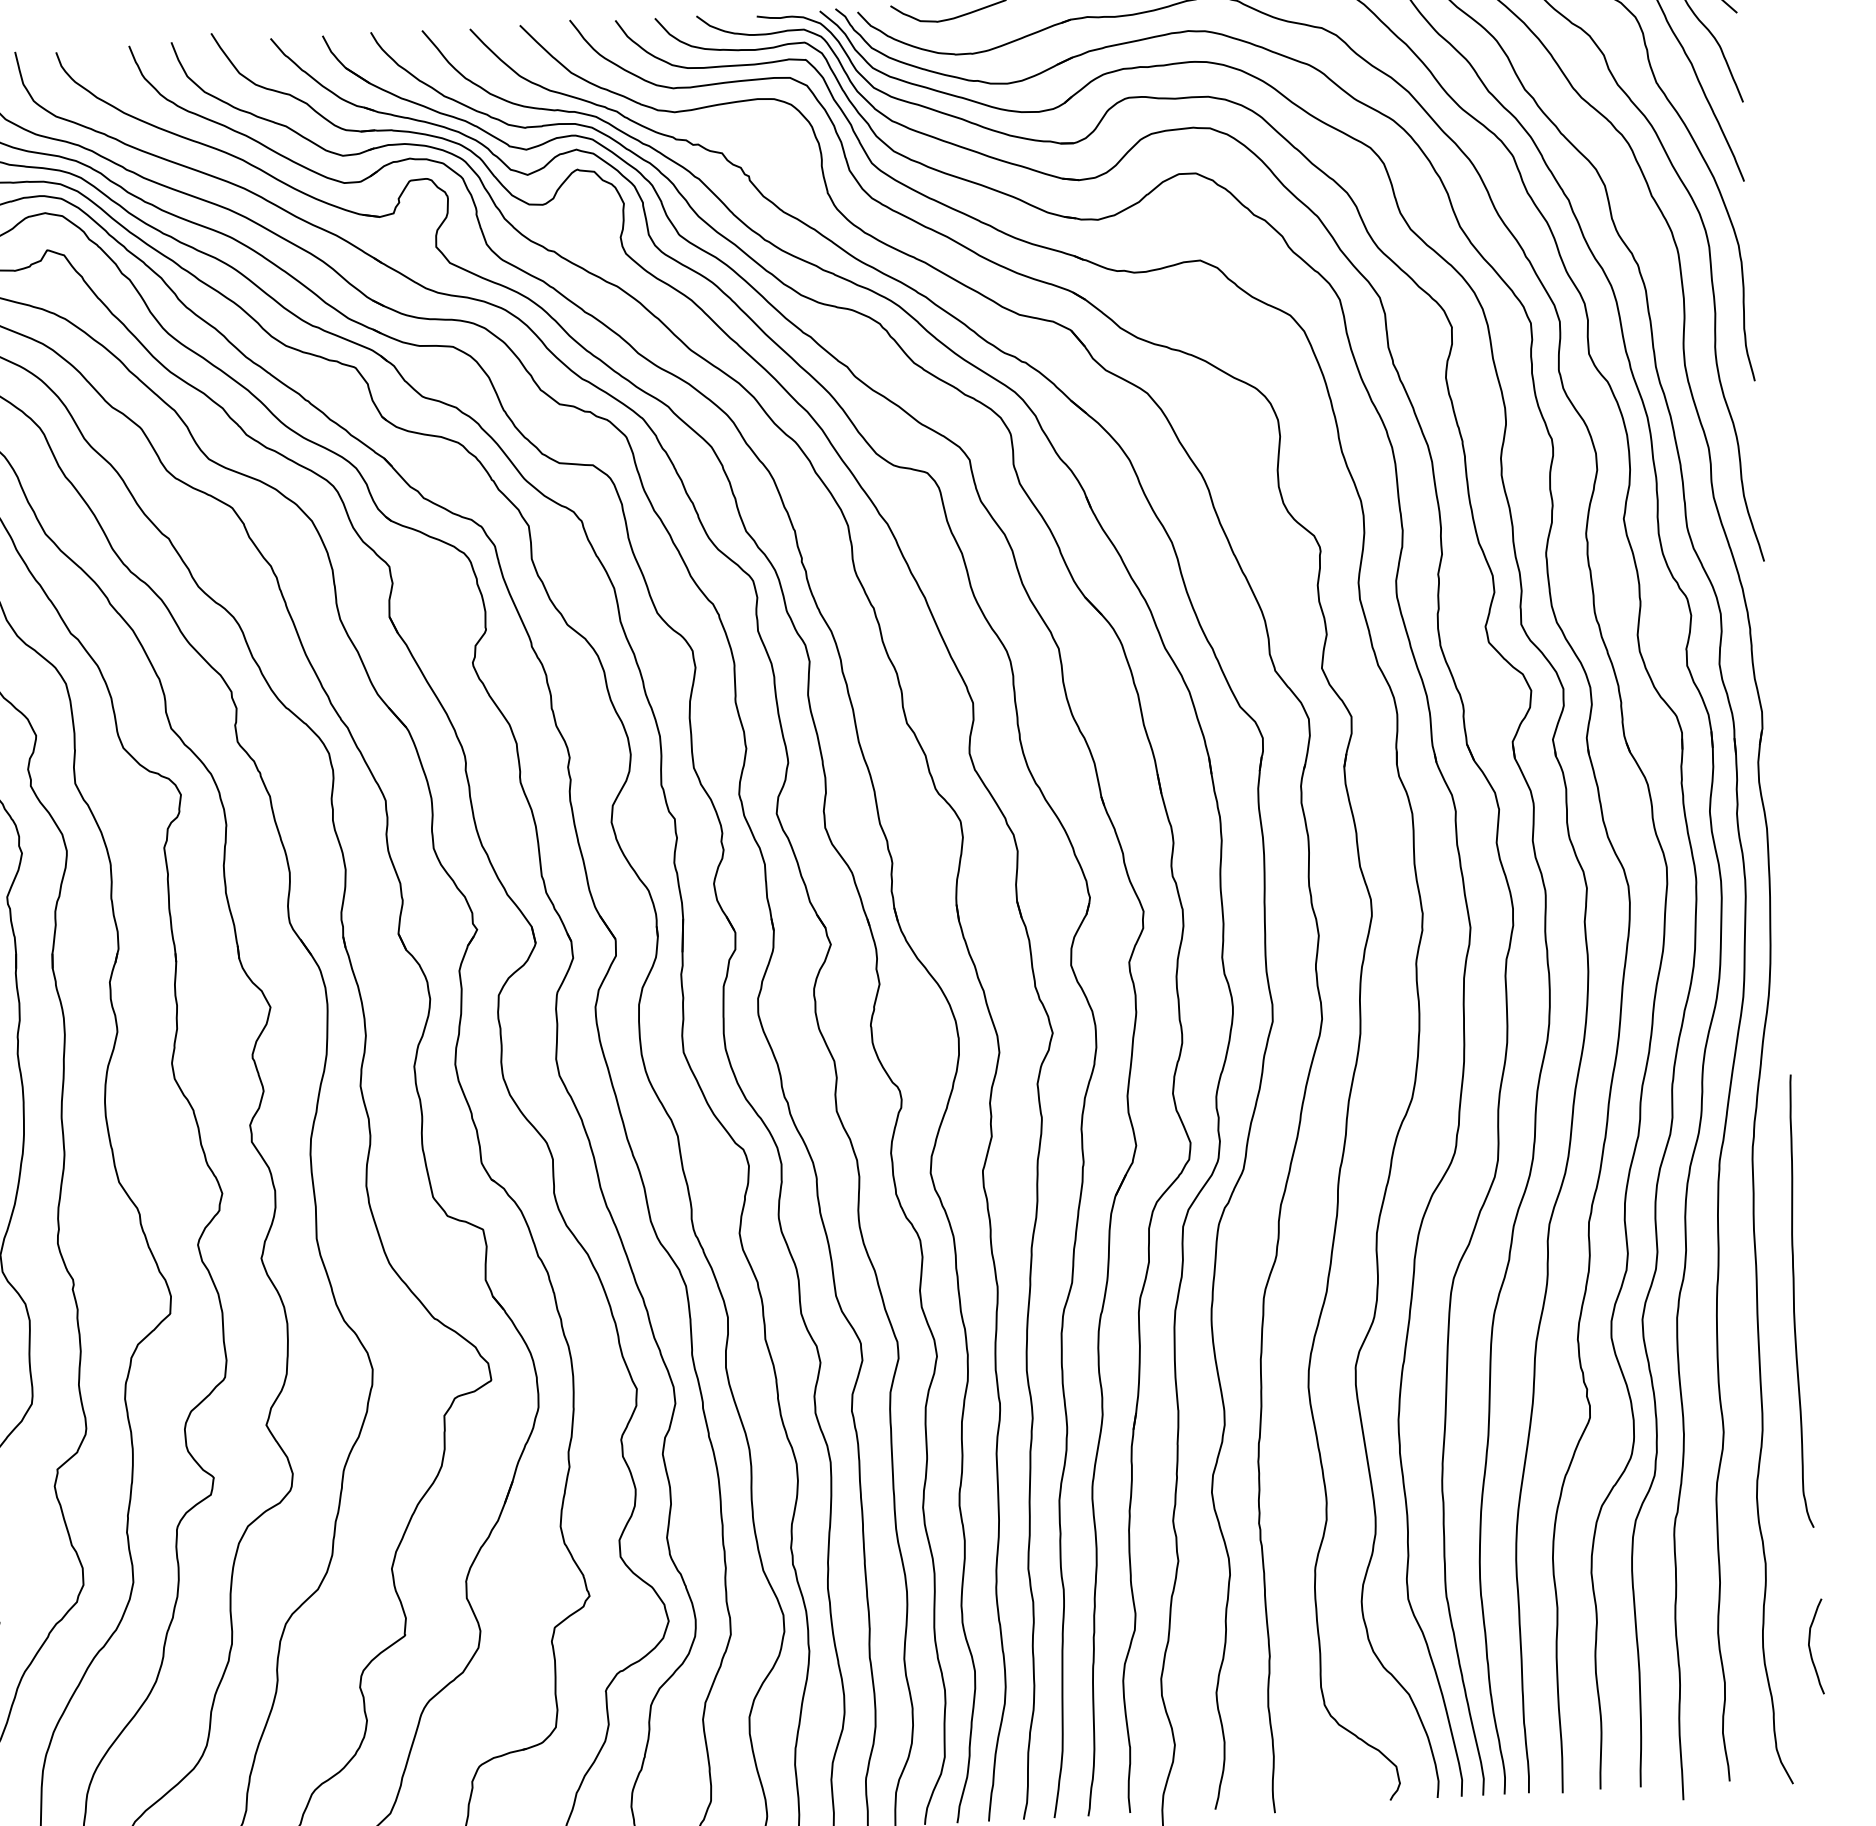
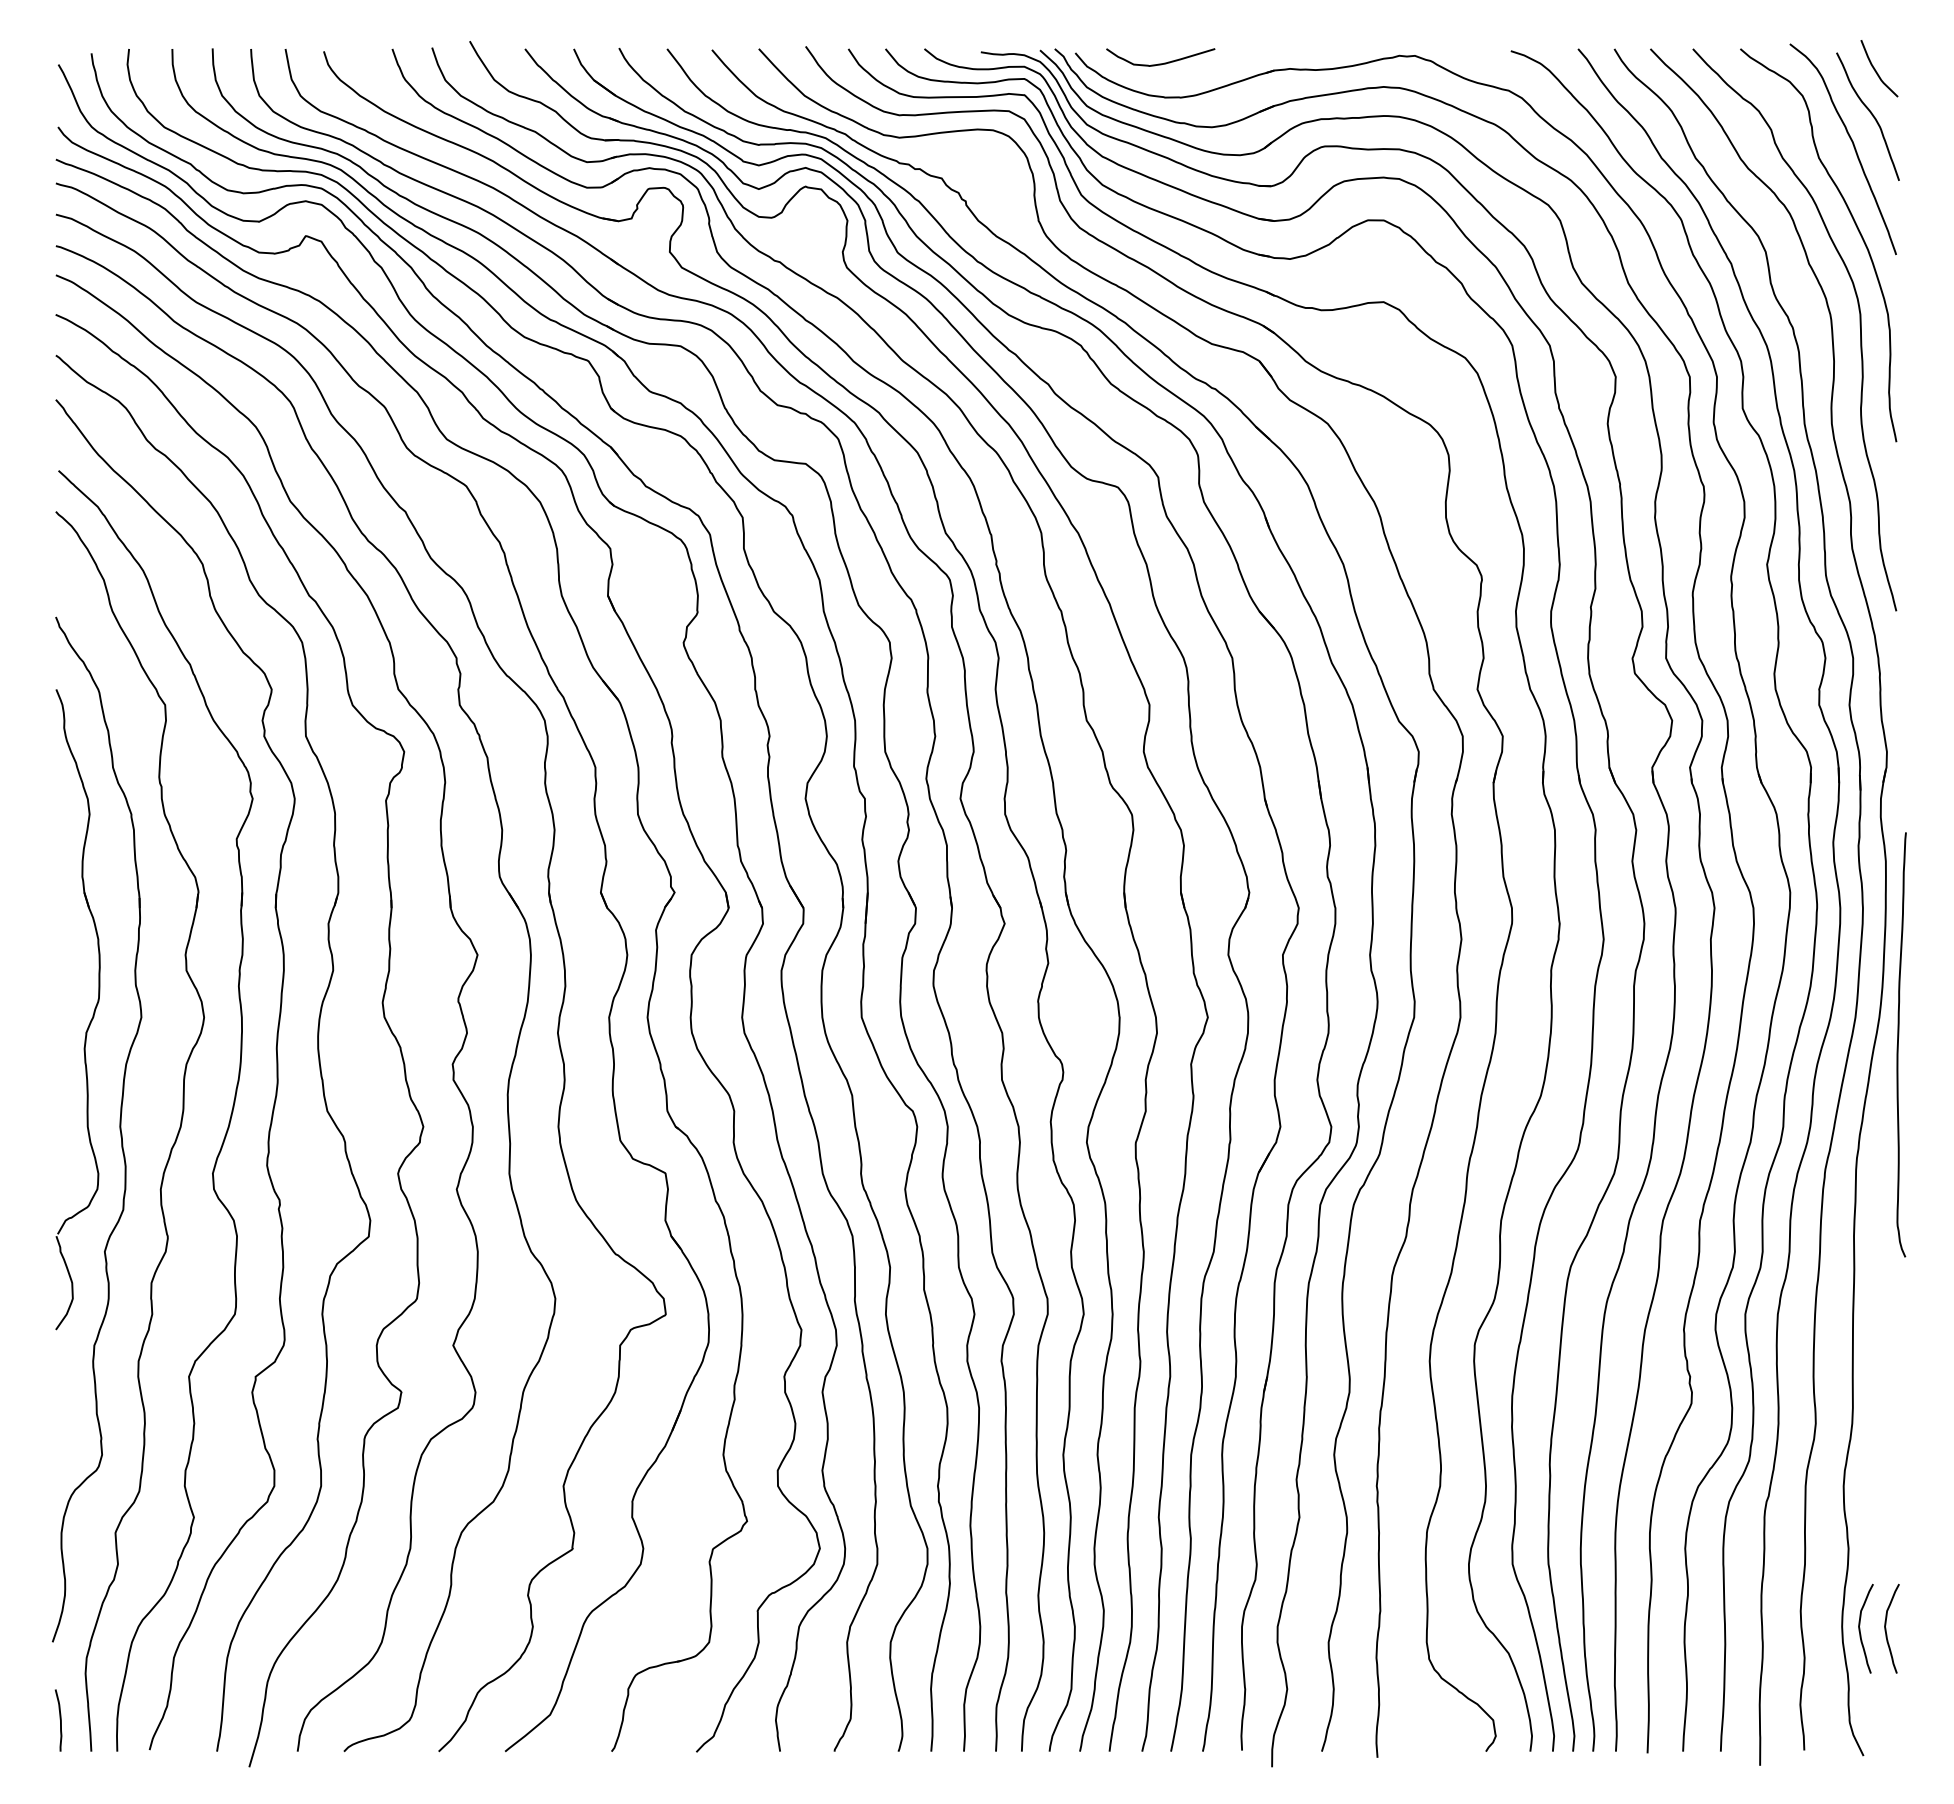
curve: (1794, 1301) -> (1898, 1044), moved
curve: (1782, 1648) -> (1860, 1628), added

